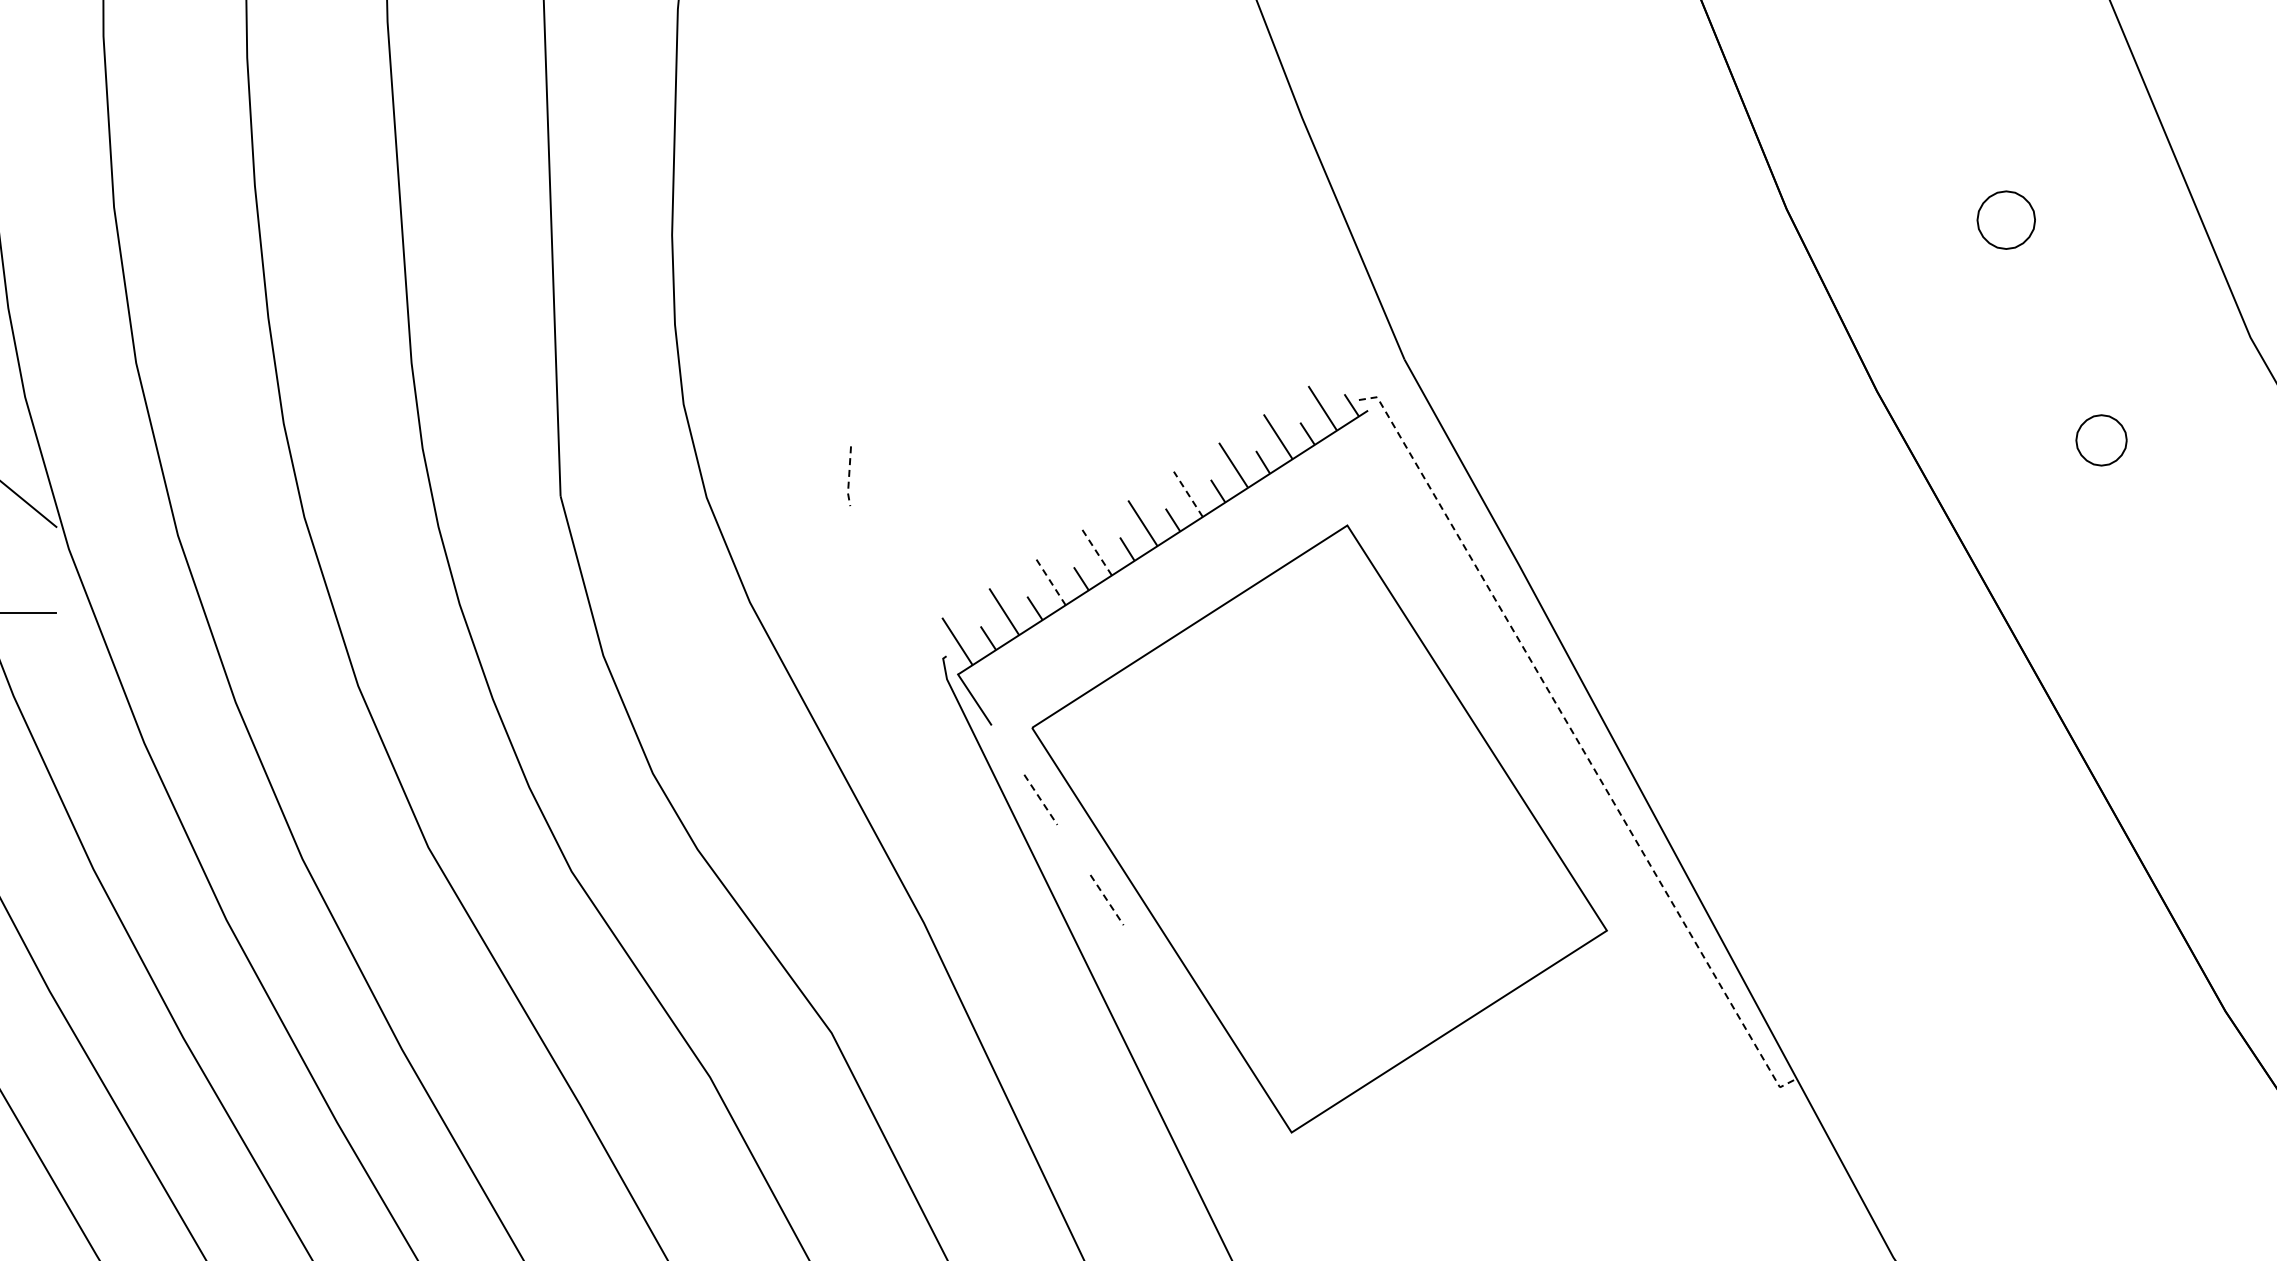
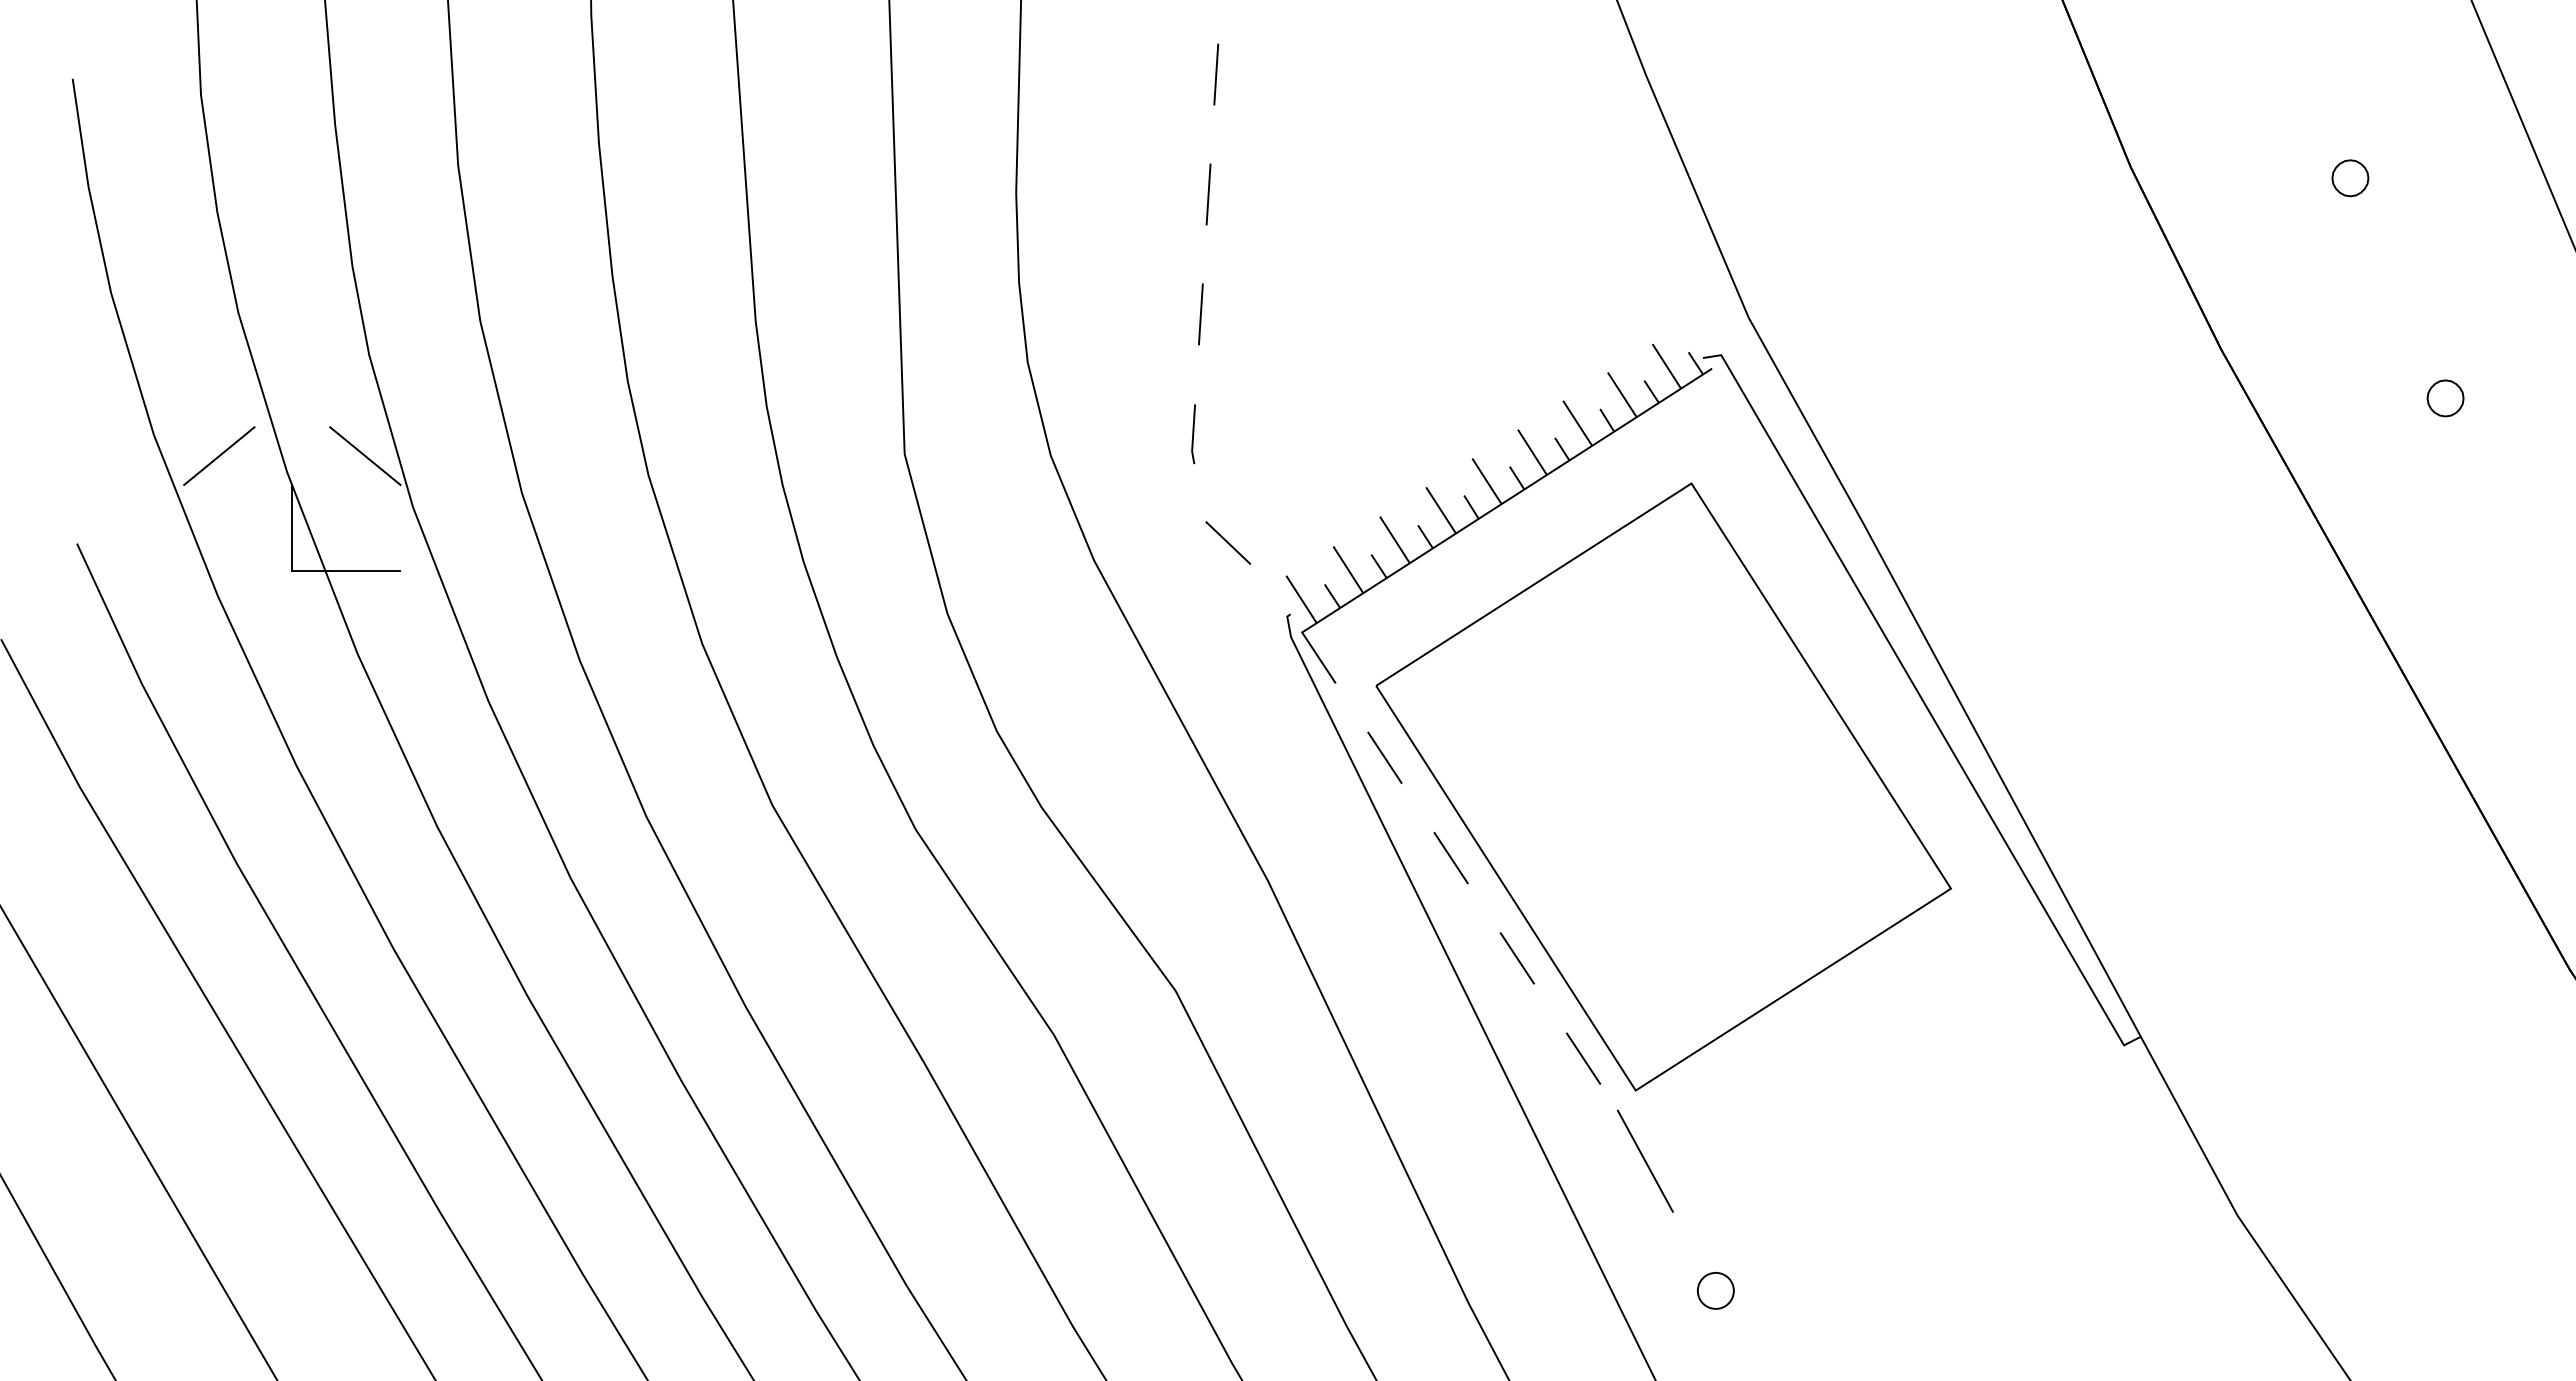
line: (872, 116) -> (1216, 74), added
part: (2006, 220) -> (2350, 178), size x0.62
line: (864, 236) -> (1208, 194), added
line: (856, 356) -> (1200, 314), added
part: (2101, 440) -> (2445, 398), size x0.71
line: (849, 477) -> (1193, 435), dashed -> solid
line: (1188, 494) -> (1532, 452), dashed -> solid
line: (1096, 552) -> (1440, 510), dashed -> solid
line: (1050, 581) -> (1394, 539), dashed -> solid
line: (884, 584) -> (1228, 542), added
line: (1578, 742) -> (1922, 700), dashed -> solid
line: (1041, 800) -> (1385, 758), dashed -> solid
line: (1107, 900) -> (1451, 858), dashed -> solid
line: (1172, 1000) -> (1516, 958), added
line: (1239, 1100) -> (1583, 1058), added
line: (1300, 1202) -> (1644, 1160), added

